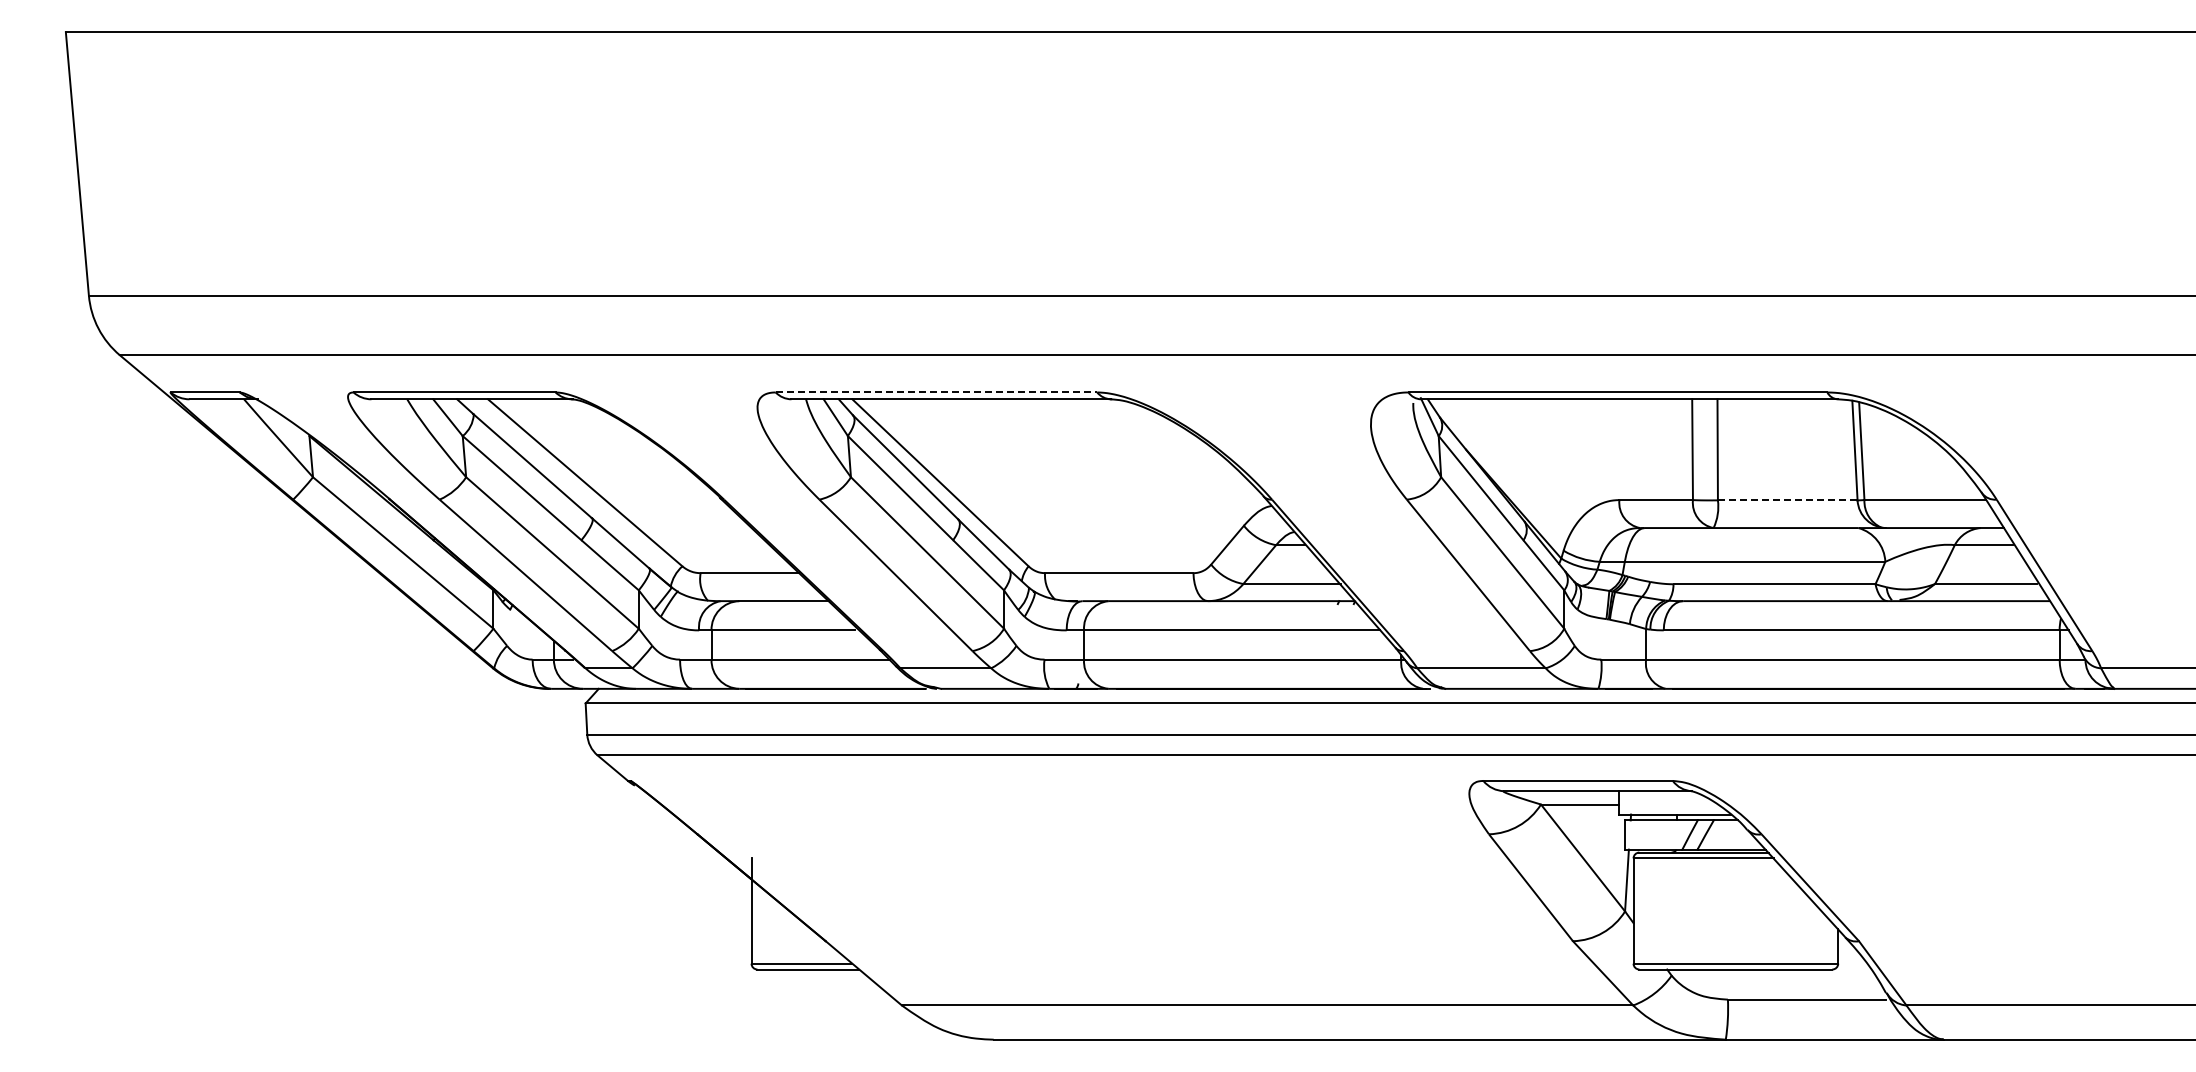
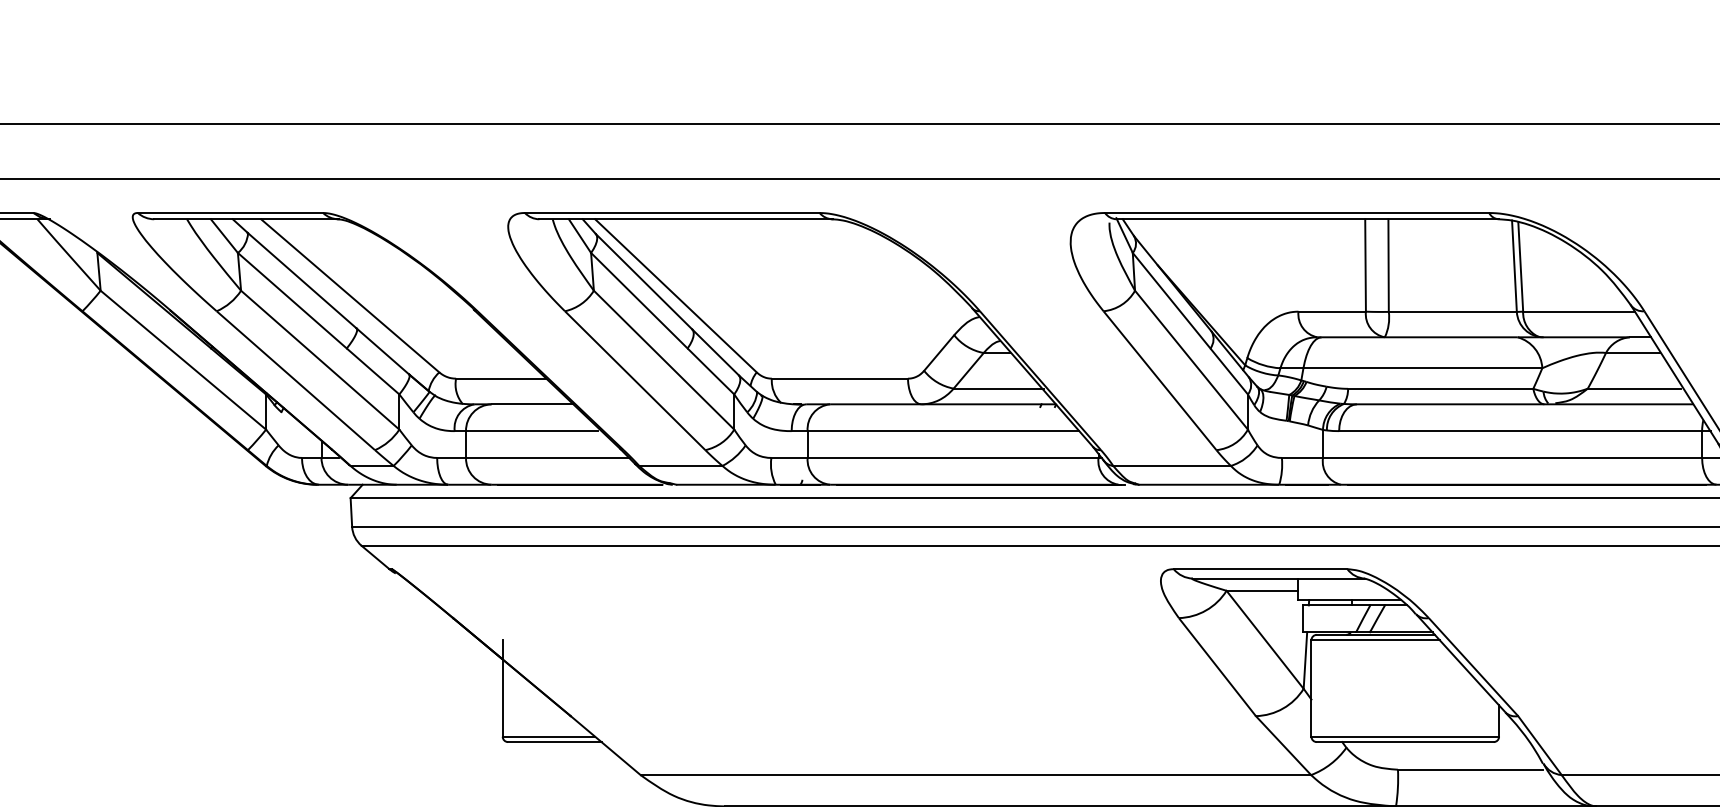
line: (936, 392) -> (672, 213), dashed -> solid
line: (1787, 500) -> (1452, 312), dashed -> solid

